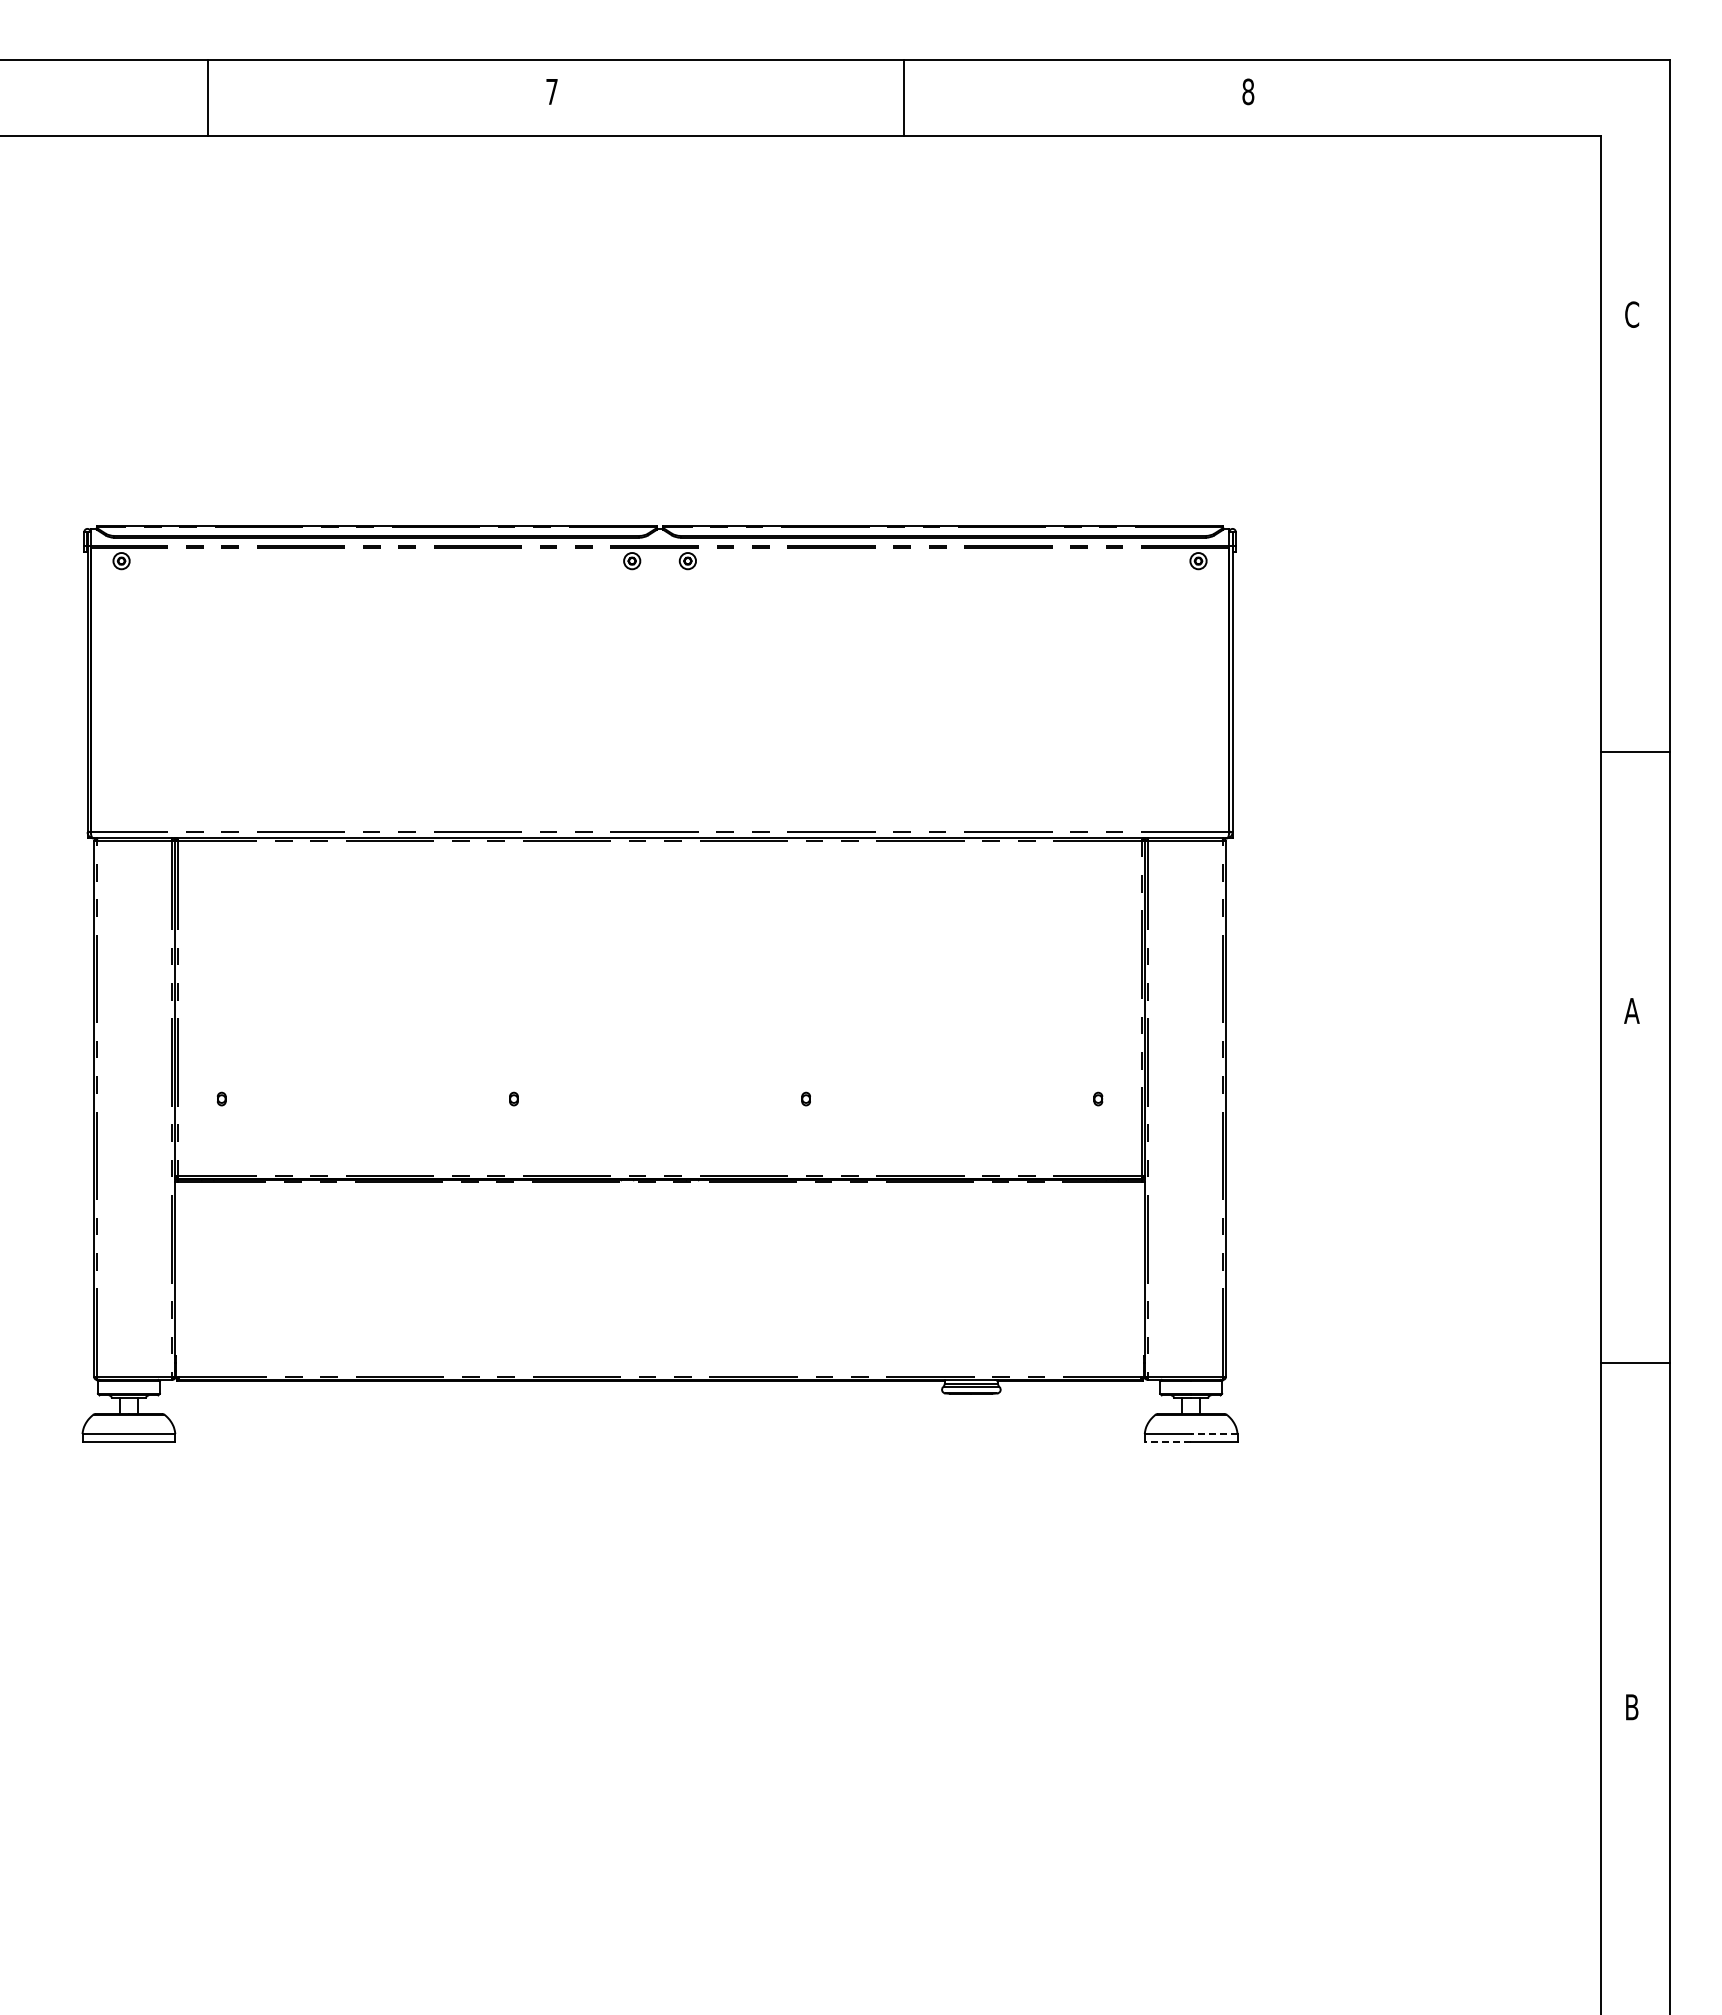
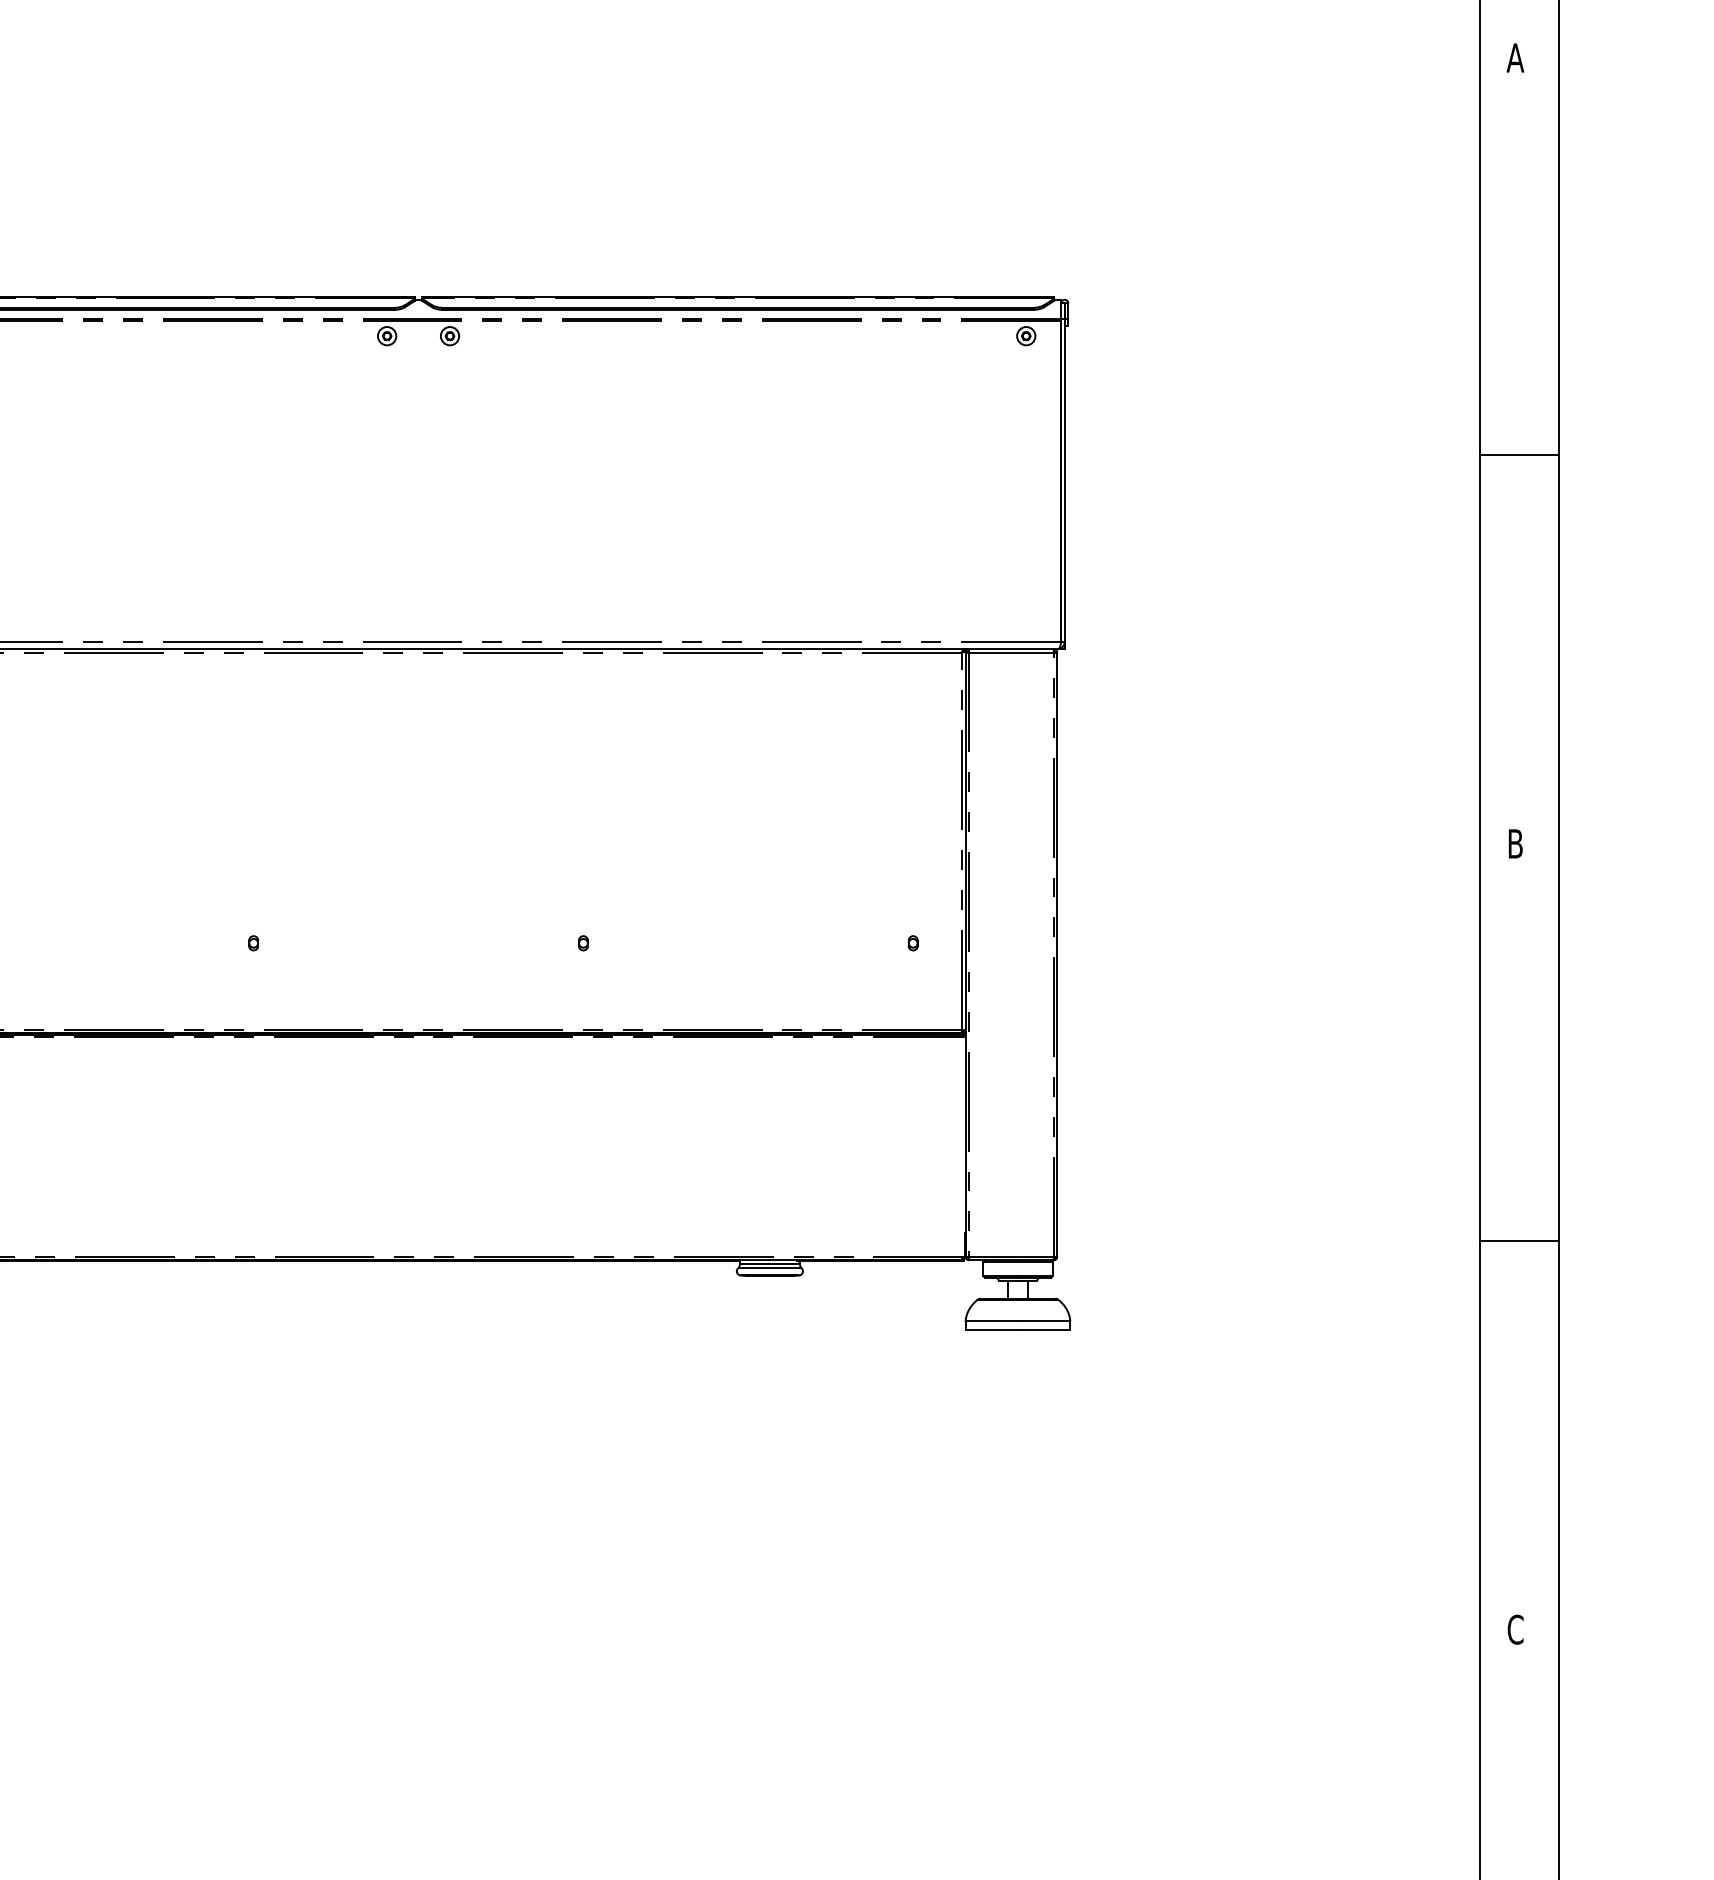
text: (1631, 314) -> (1514, 57), C -> A
line: (1635, 752) -> (1519, 455), moved
text: (1631, 1010) -> (1514, 843), A -> B
line: (1213, 1434) -> (1043, 1321), dashed -> solid
line: (1167, 1441) -> (991, 1329), dashed -> solid
text: (1632, 1707) -> (1516, 1629), B -> C

